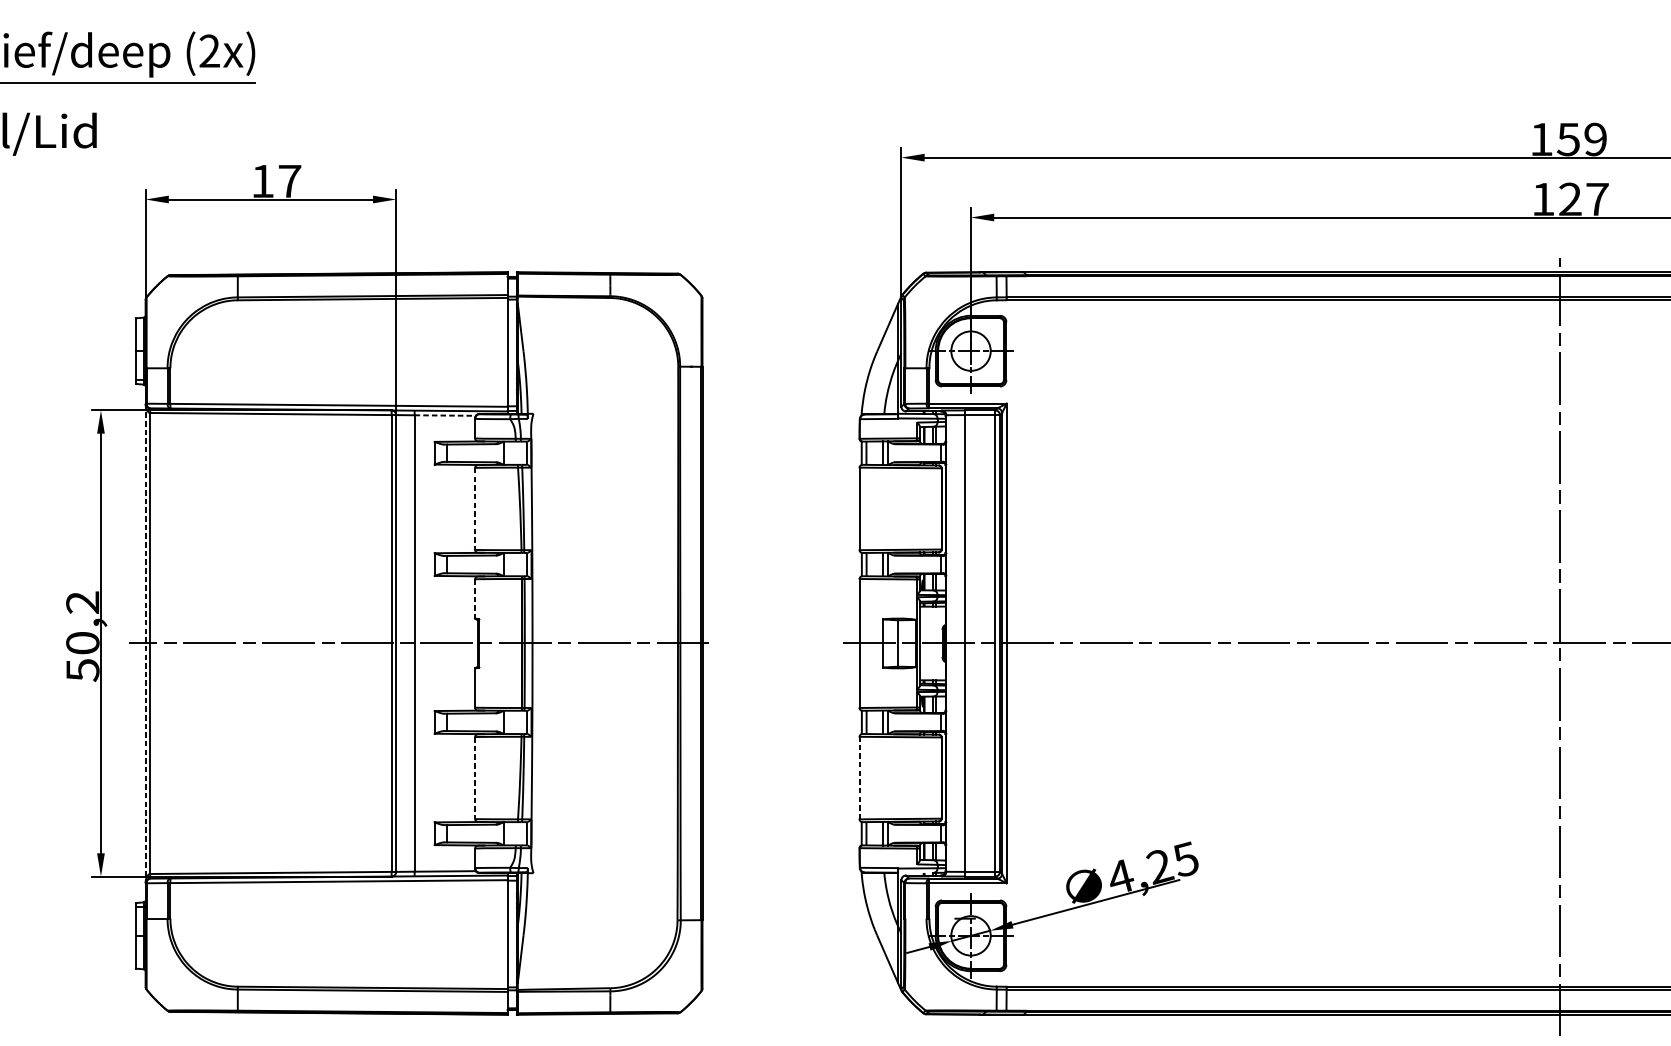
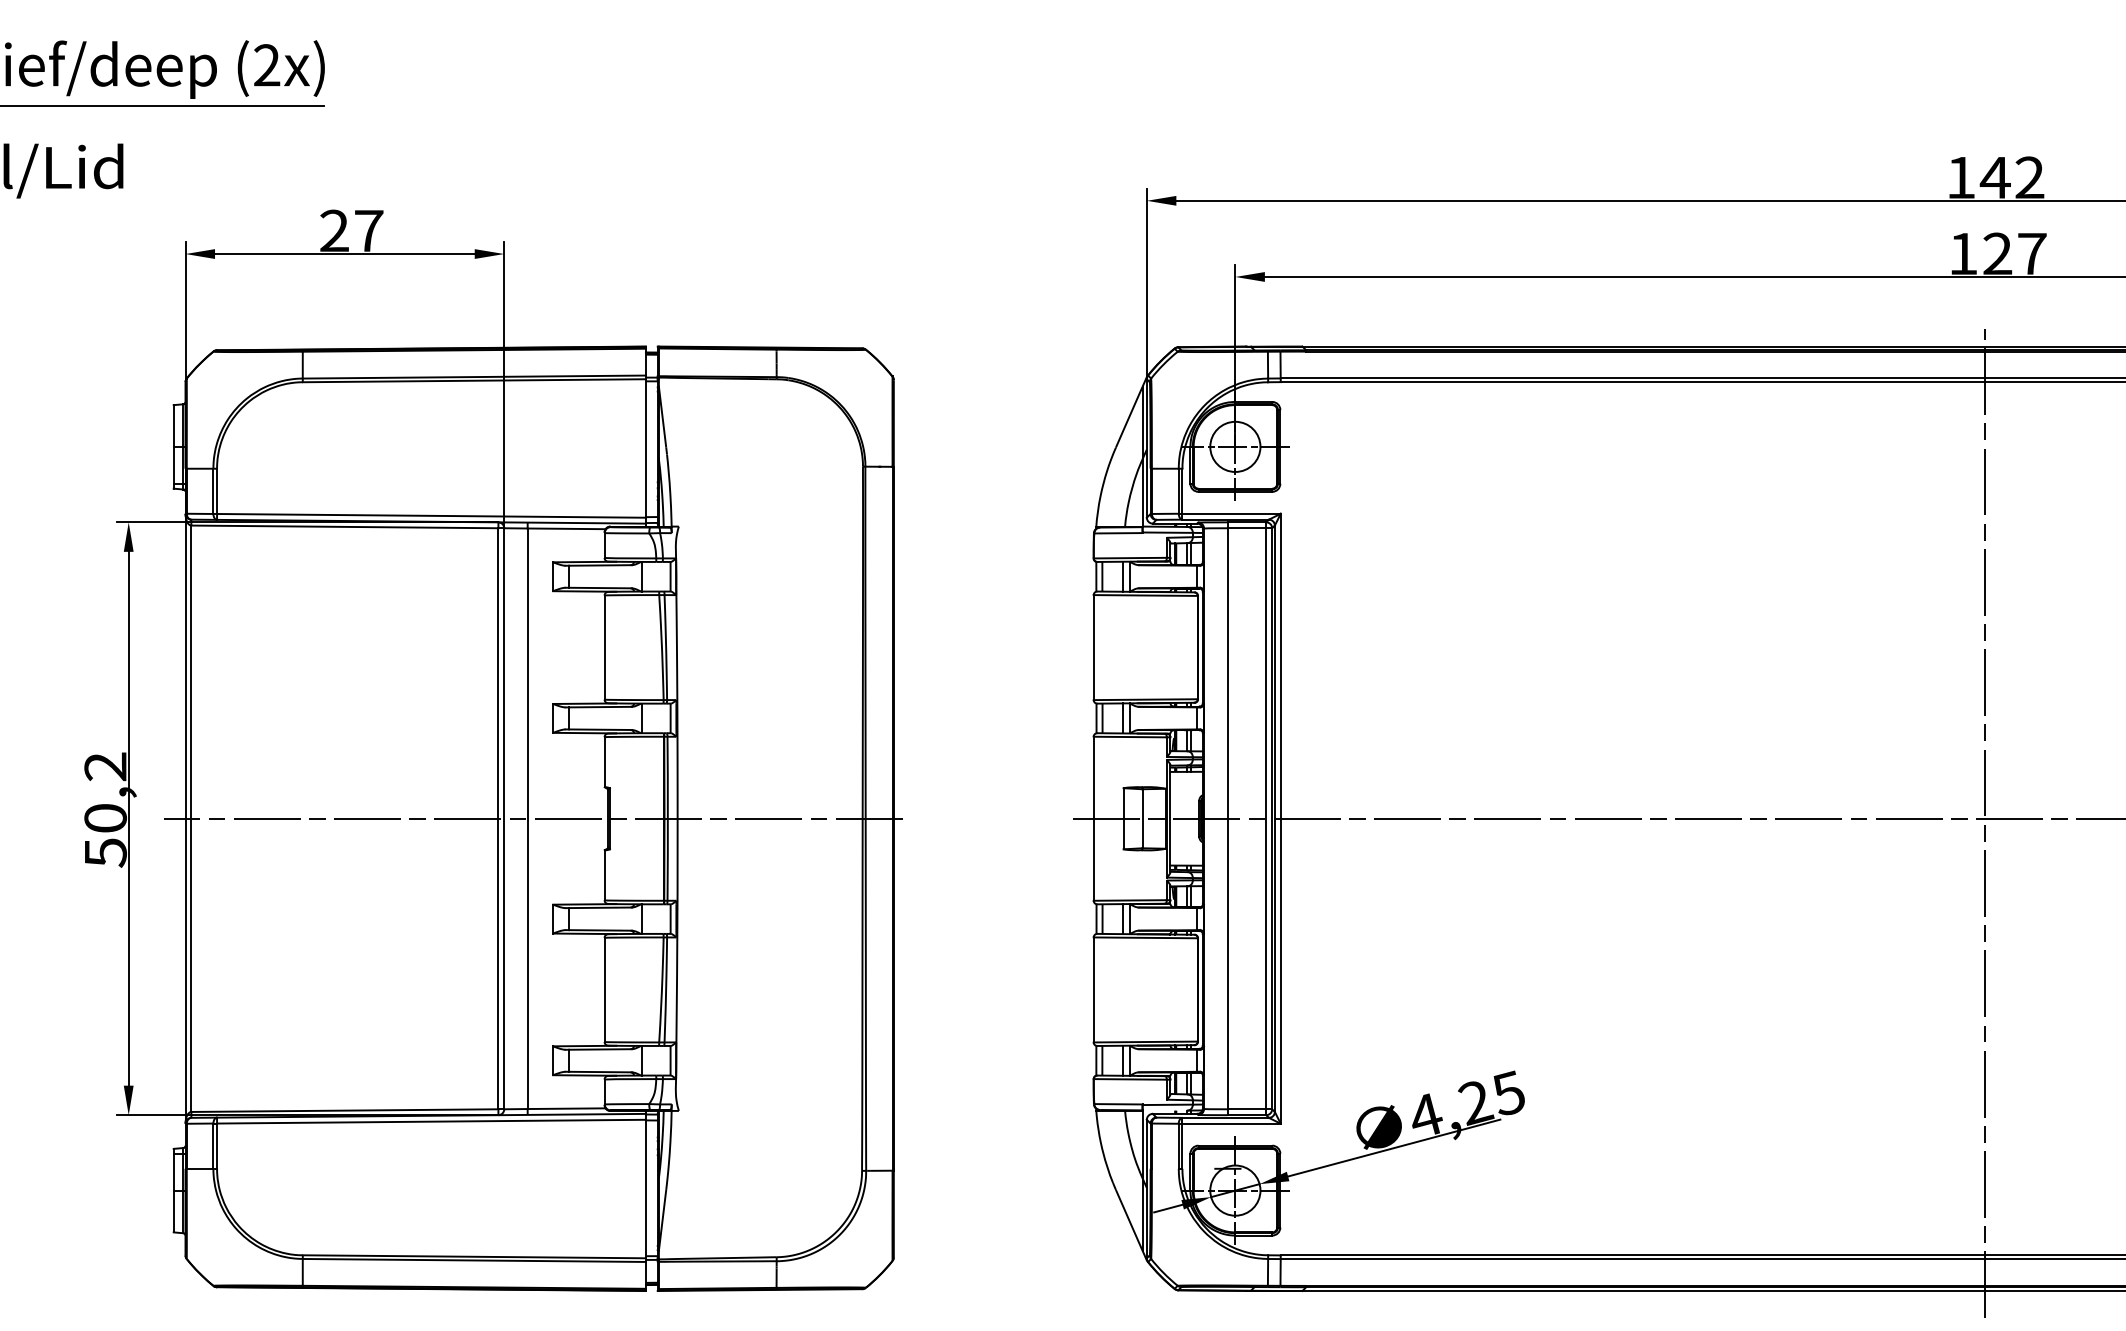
text: (1581, 139) -> (2011, 177), 159 -> 142
text: (262, 181) -> (334, 230), 17 -> 27
line: (445, 415) -> (566, 528), dashed -> solid
line: (475, 509) -> (604, 648), dashed -> solid
line: (475, 599) -> (604, 762), dashed -> solid
line: (145, 644) -> (185, 819), dashed -> solid
line: (859, 777) -> (1093, 989), dashed -> solid
line: (475, 778) -> (604, 990), dashed -> solid

